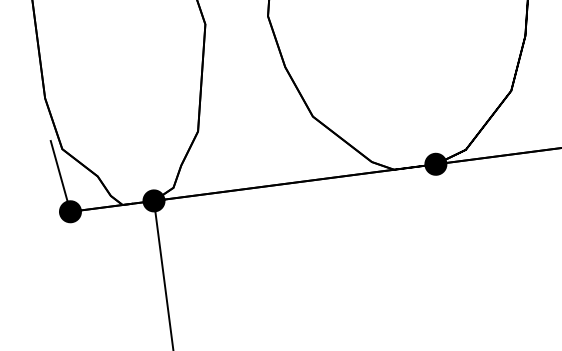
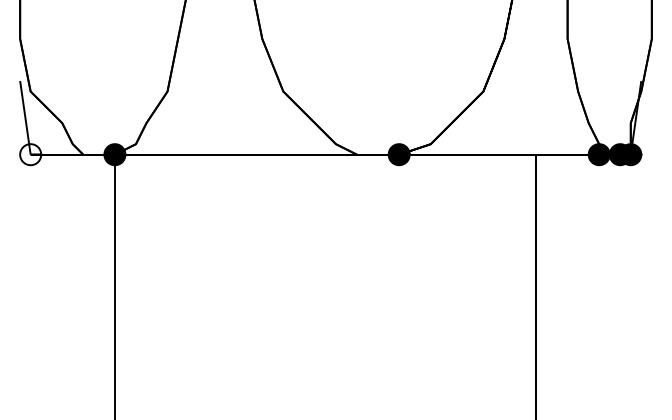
fill: (70, 211) -> (30, 154), removed

